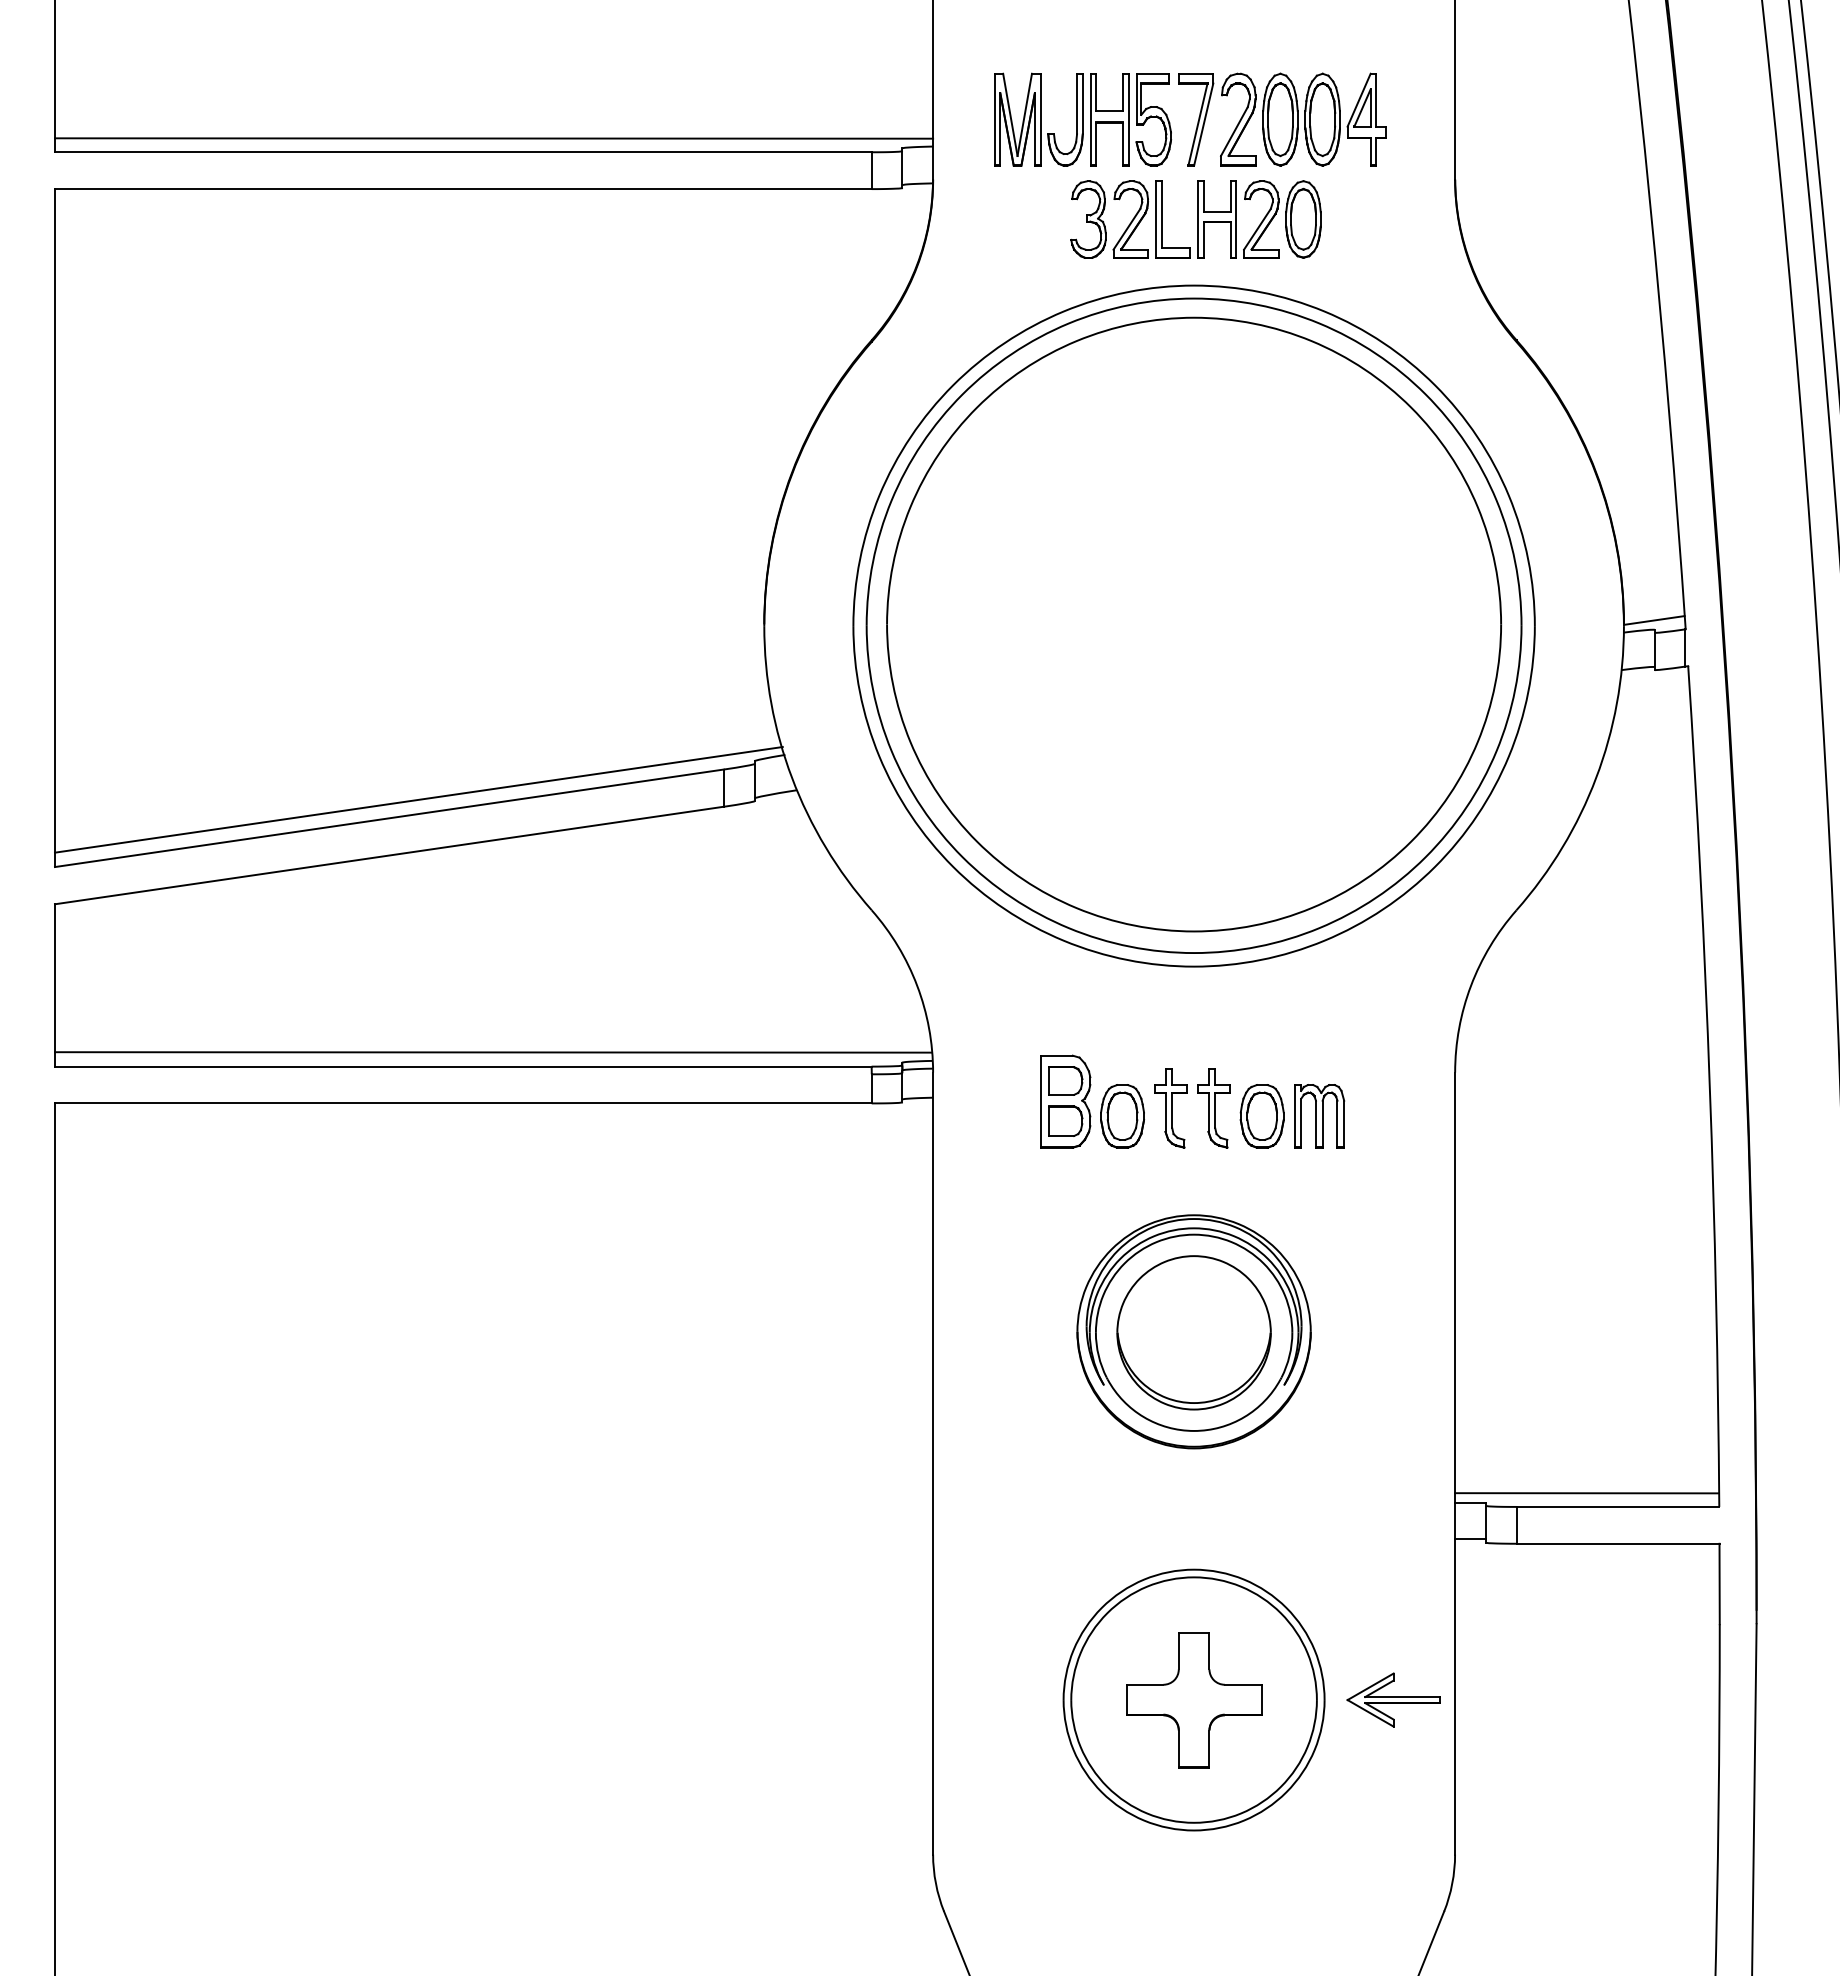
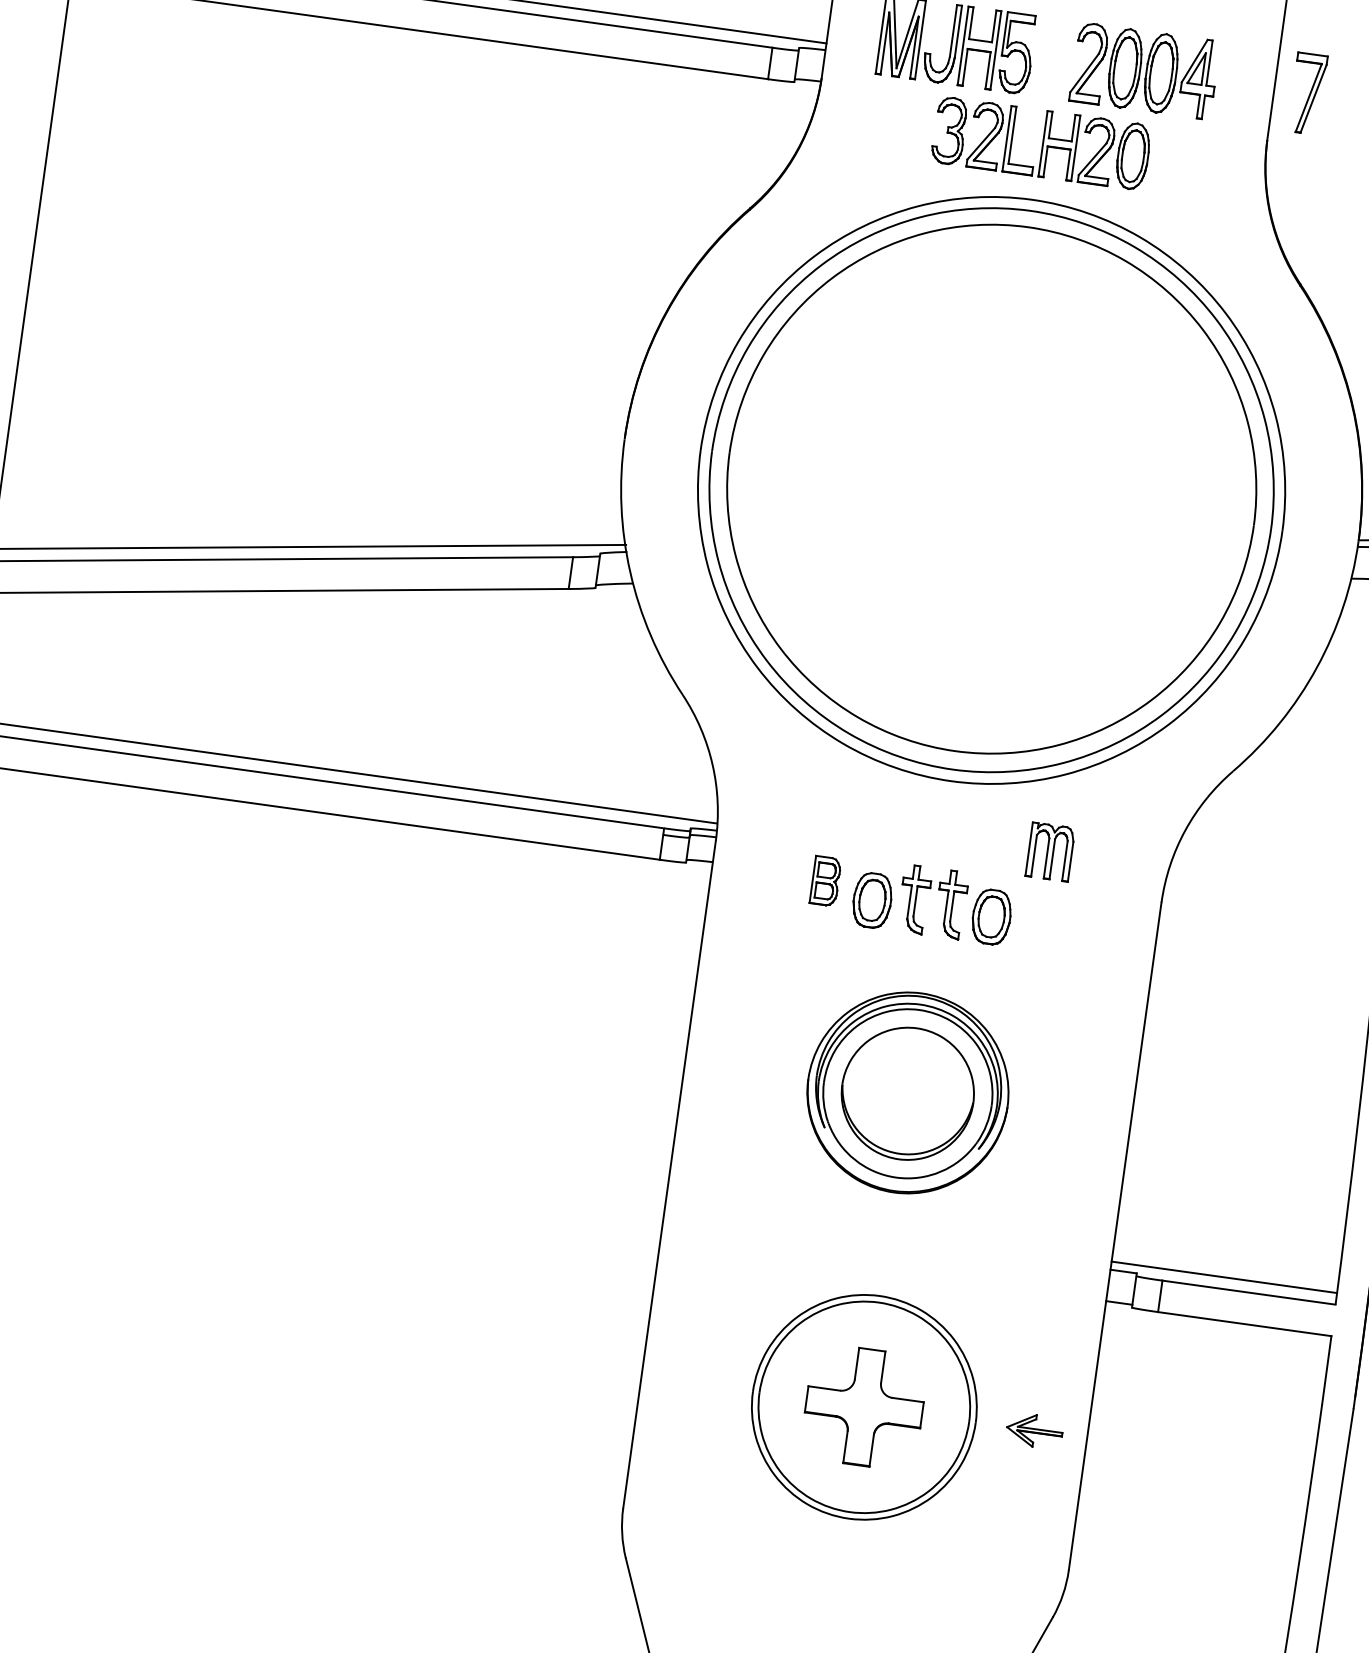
part: (1196, 119) -> (1308, 93), moved
part: (1065, 1101) -> (825, 881), size x0.6
part: (1319, 1116) -> (1050, 852), moved
part: (1393, 1699) -> (1034, 1430), size x0.7

